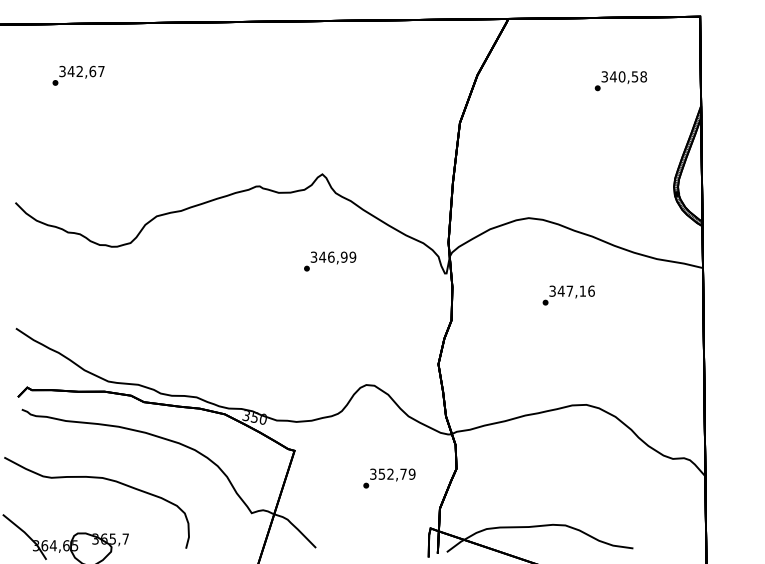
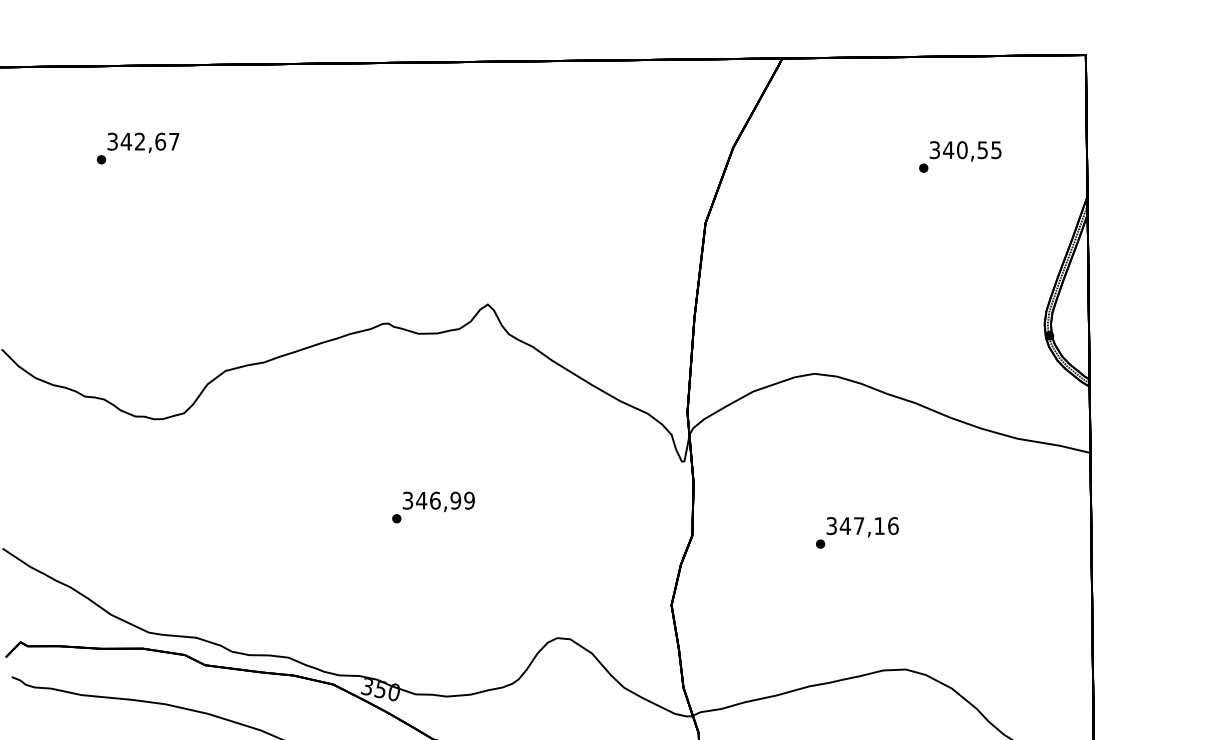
text: (78, 75) -> (137, 147), moved
text: (643, 76) -> (996, 149), 340,58 -> 340,55
text: (330, 261) -> (434, 507), moved
text: (568, 295) -> (856, 532), moved

